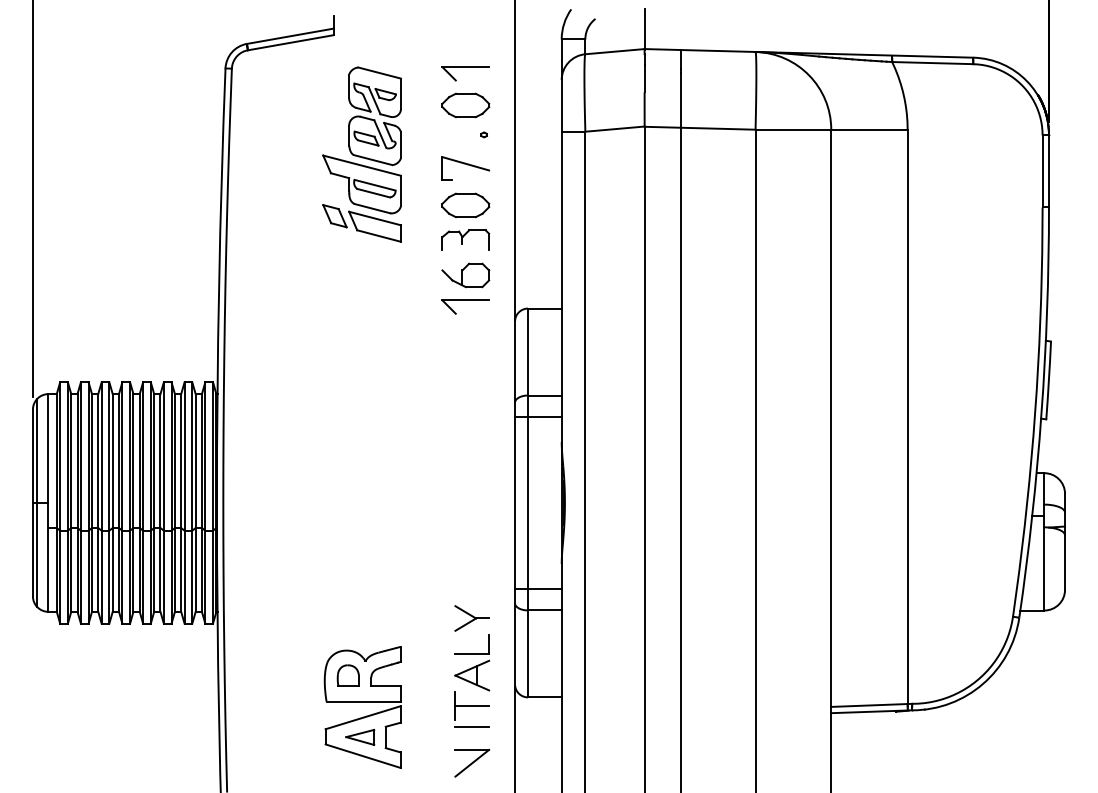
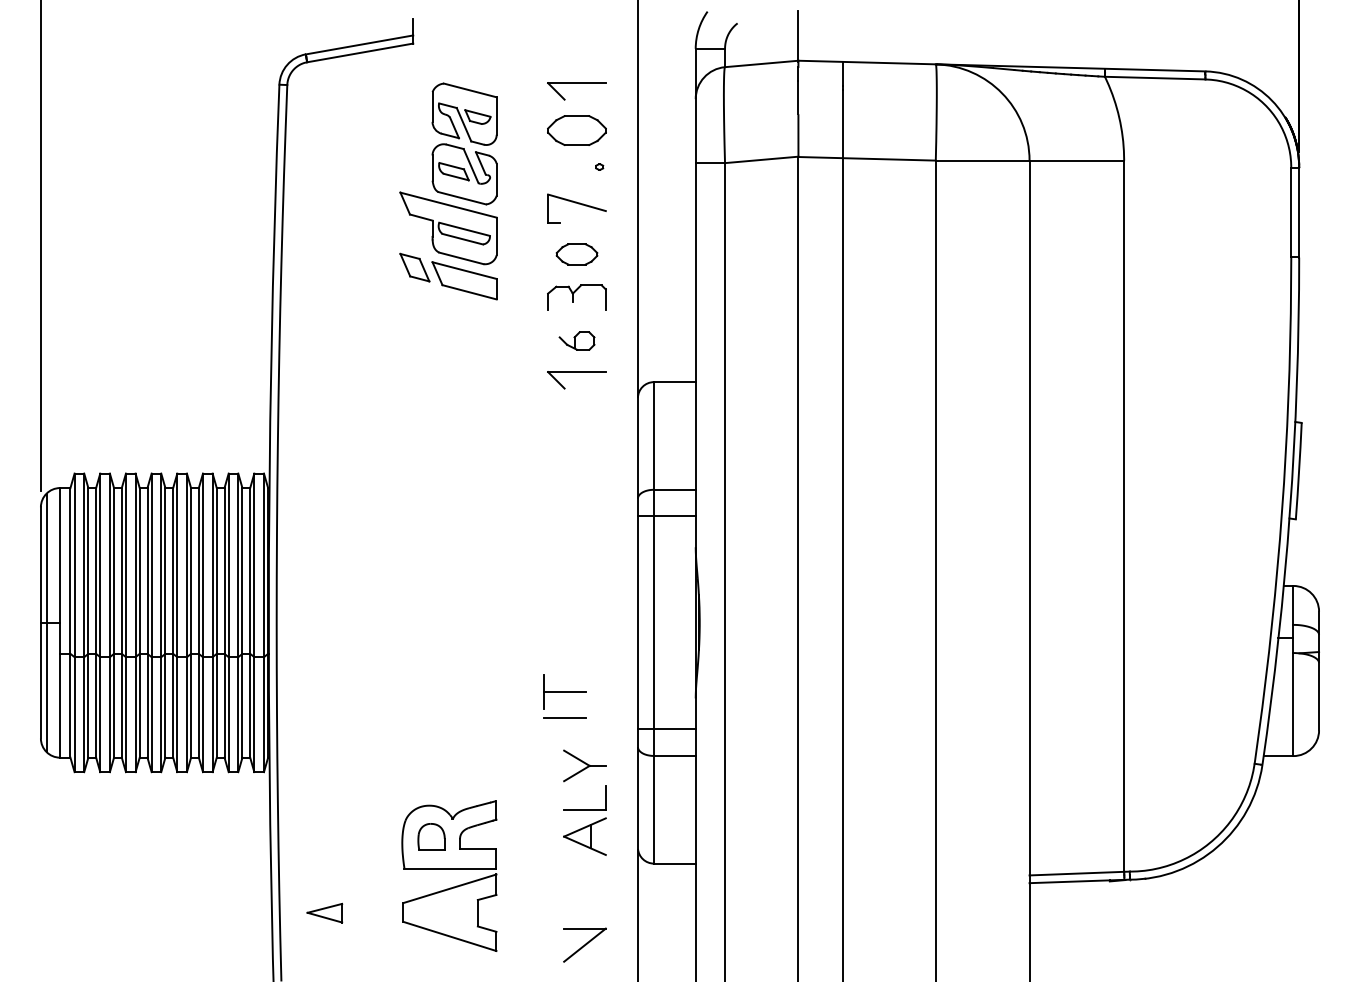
part: (465, 205) -> (576, 254), size x0.7
part: (465, 275) -> (576, 341), size x0.6
part: (471, 709) -> (564, 696), moved
part: (360, 736) -> (325, 912), moved

